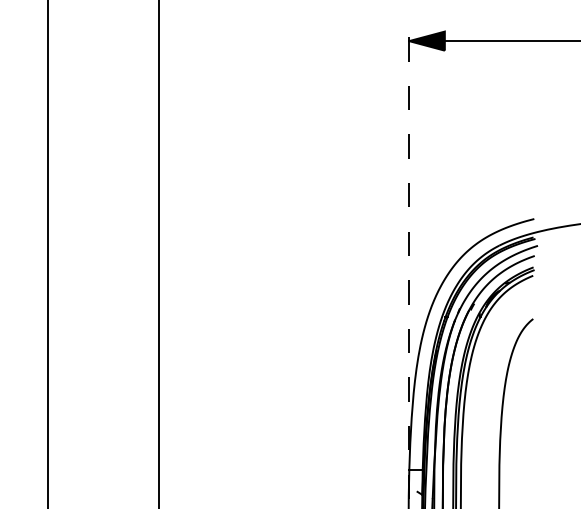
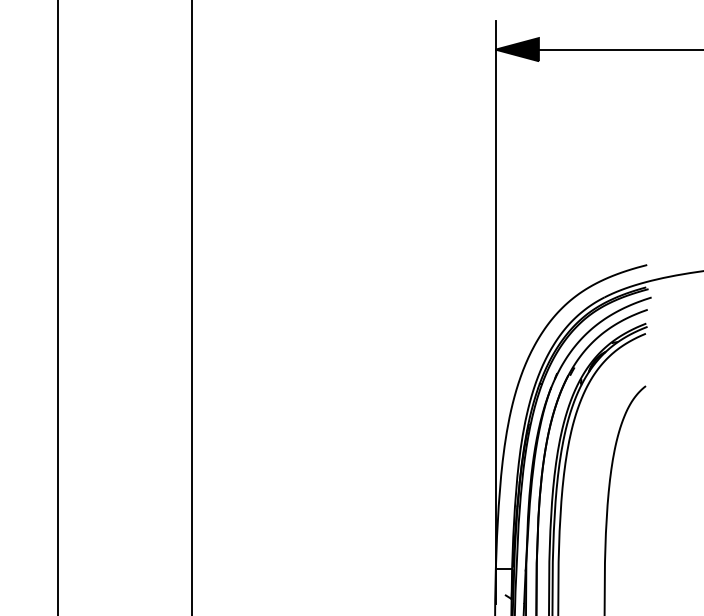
line: (409, 258) -> (495, 312), dashed -> solid

